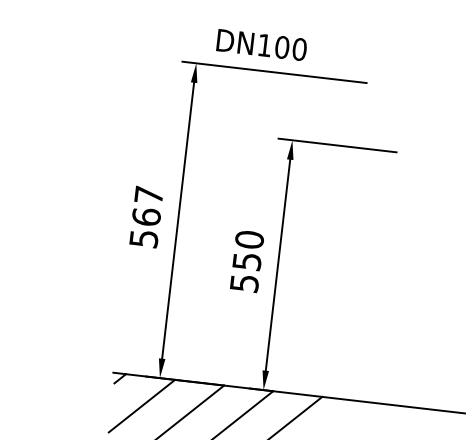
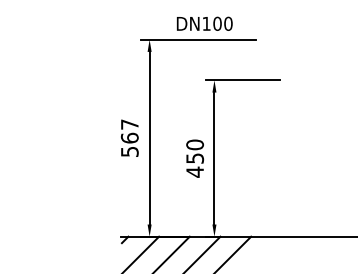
text: (261, 44) -> (204, 23), moved
text: (245, 282) -> (195, 171), 550 -> 450

